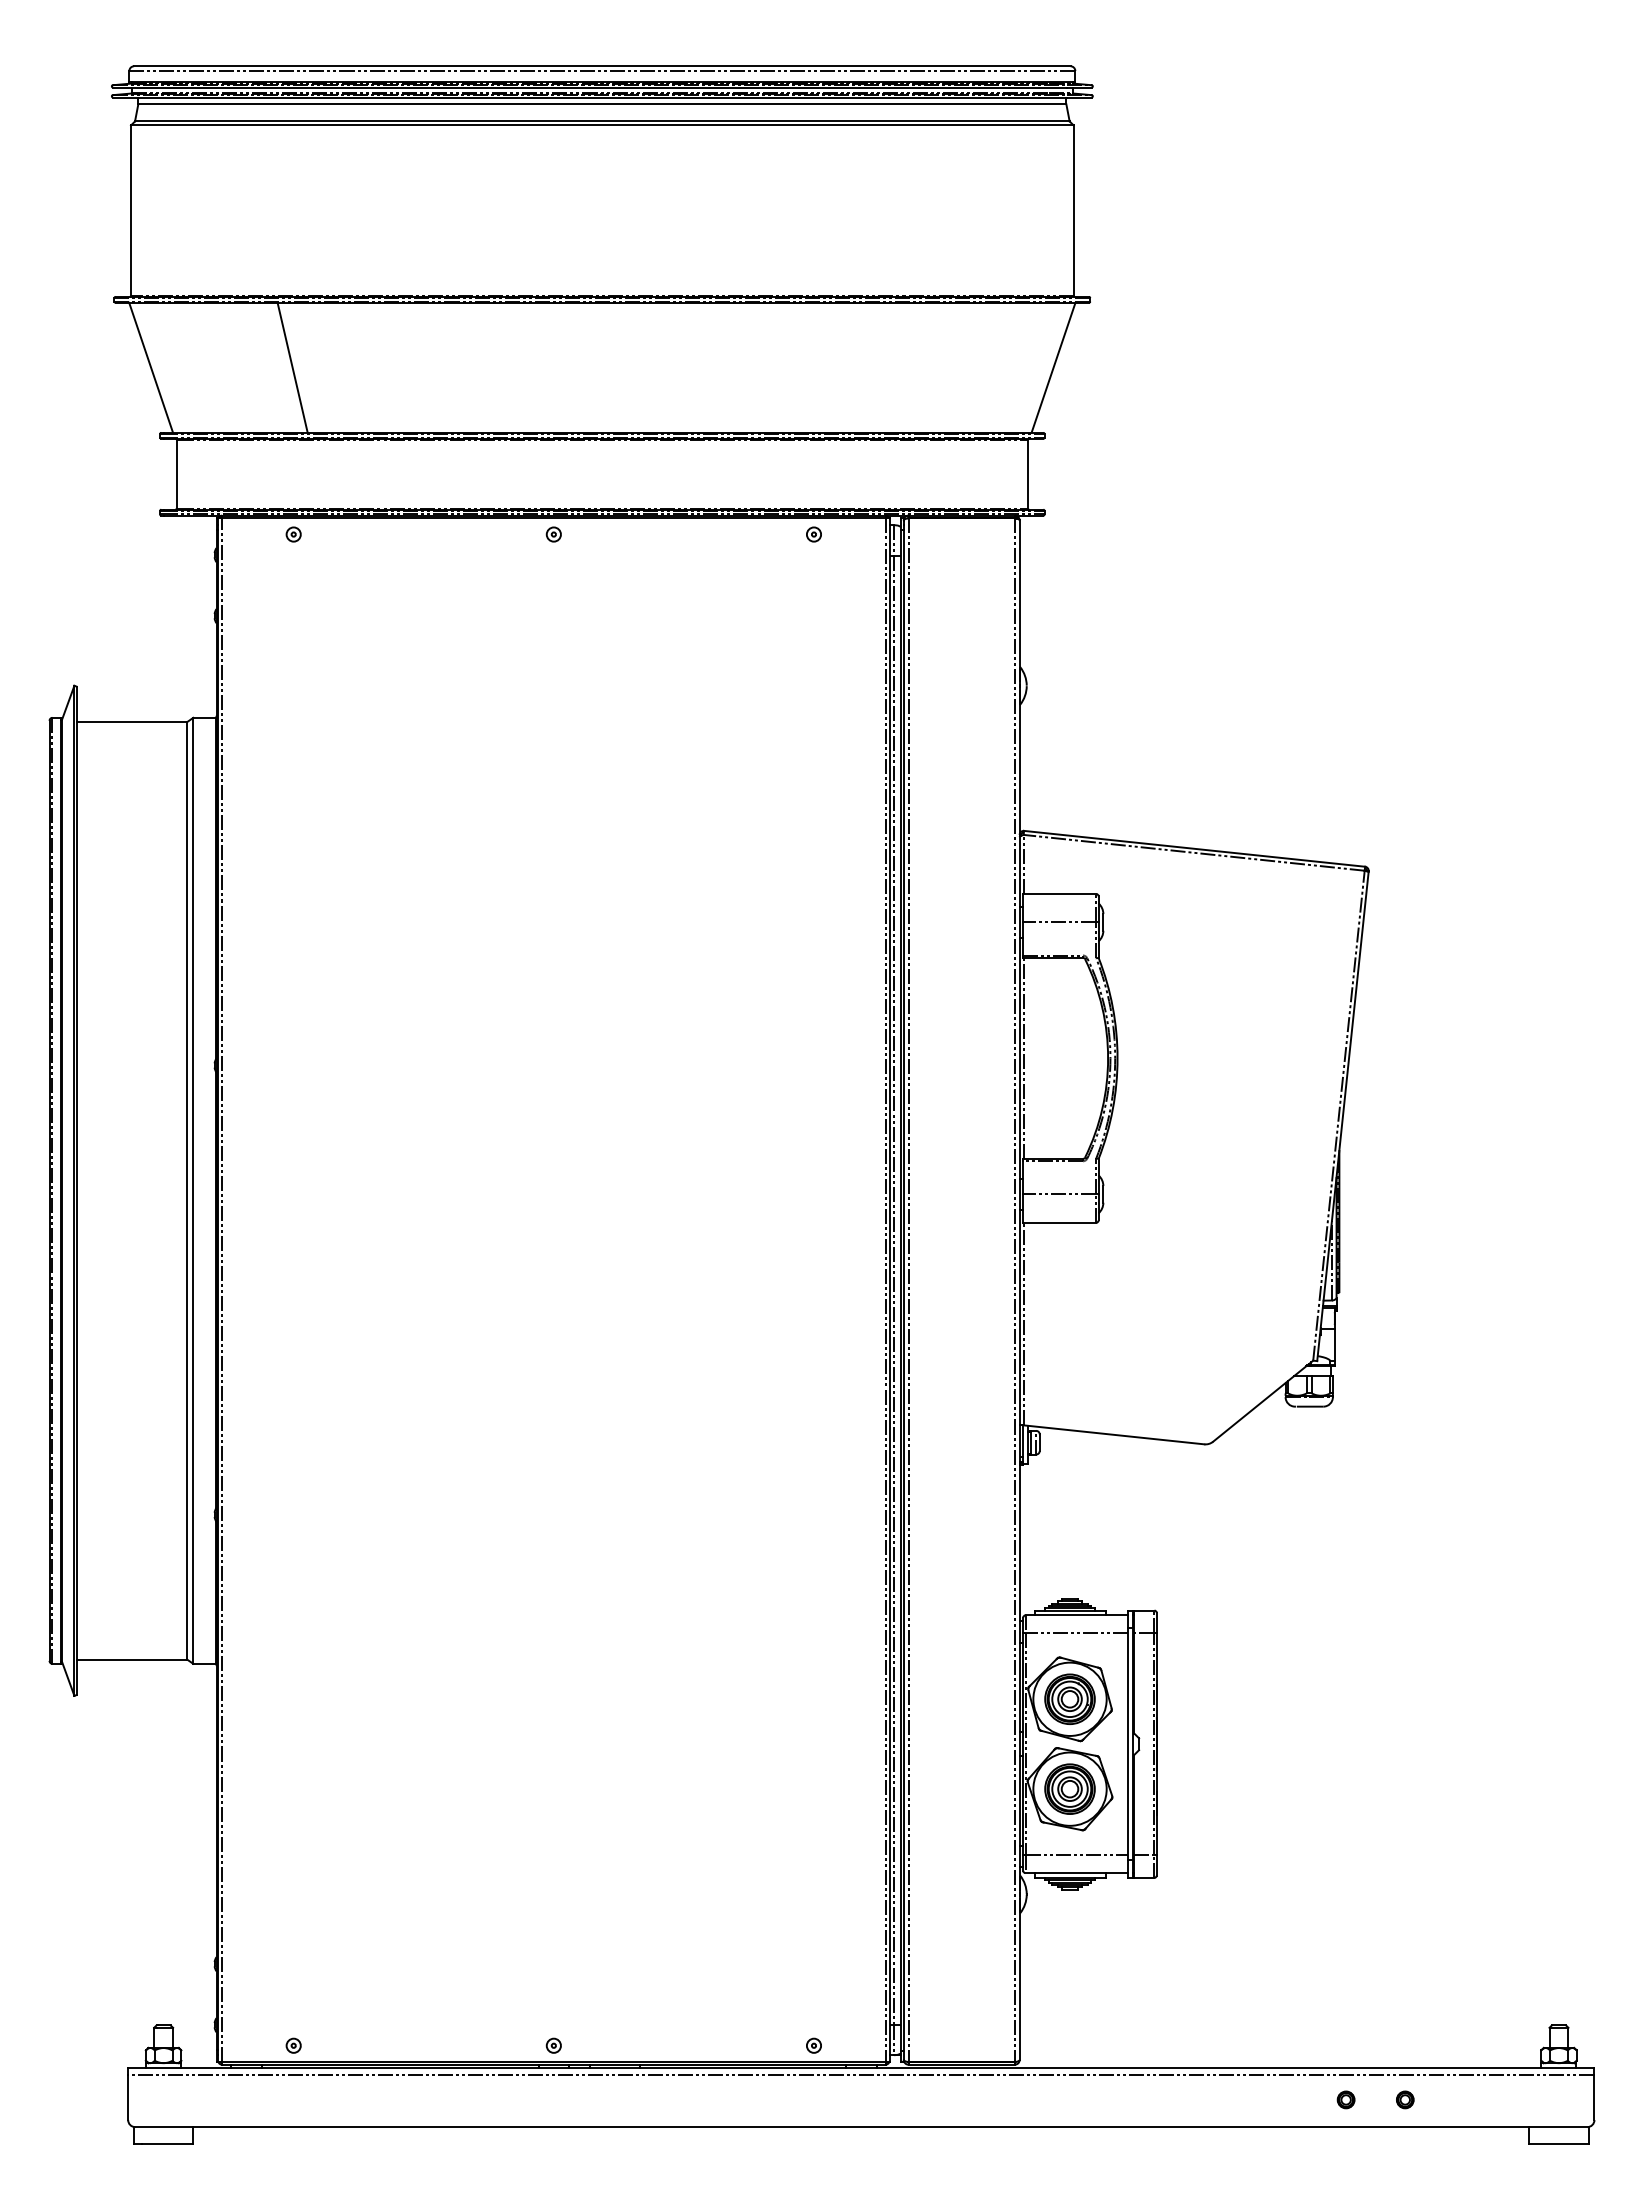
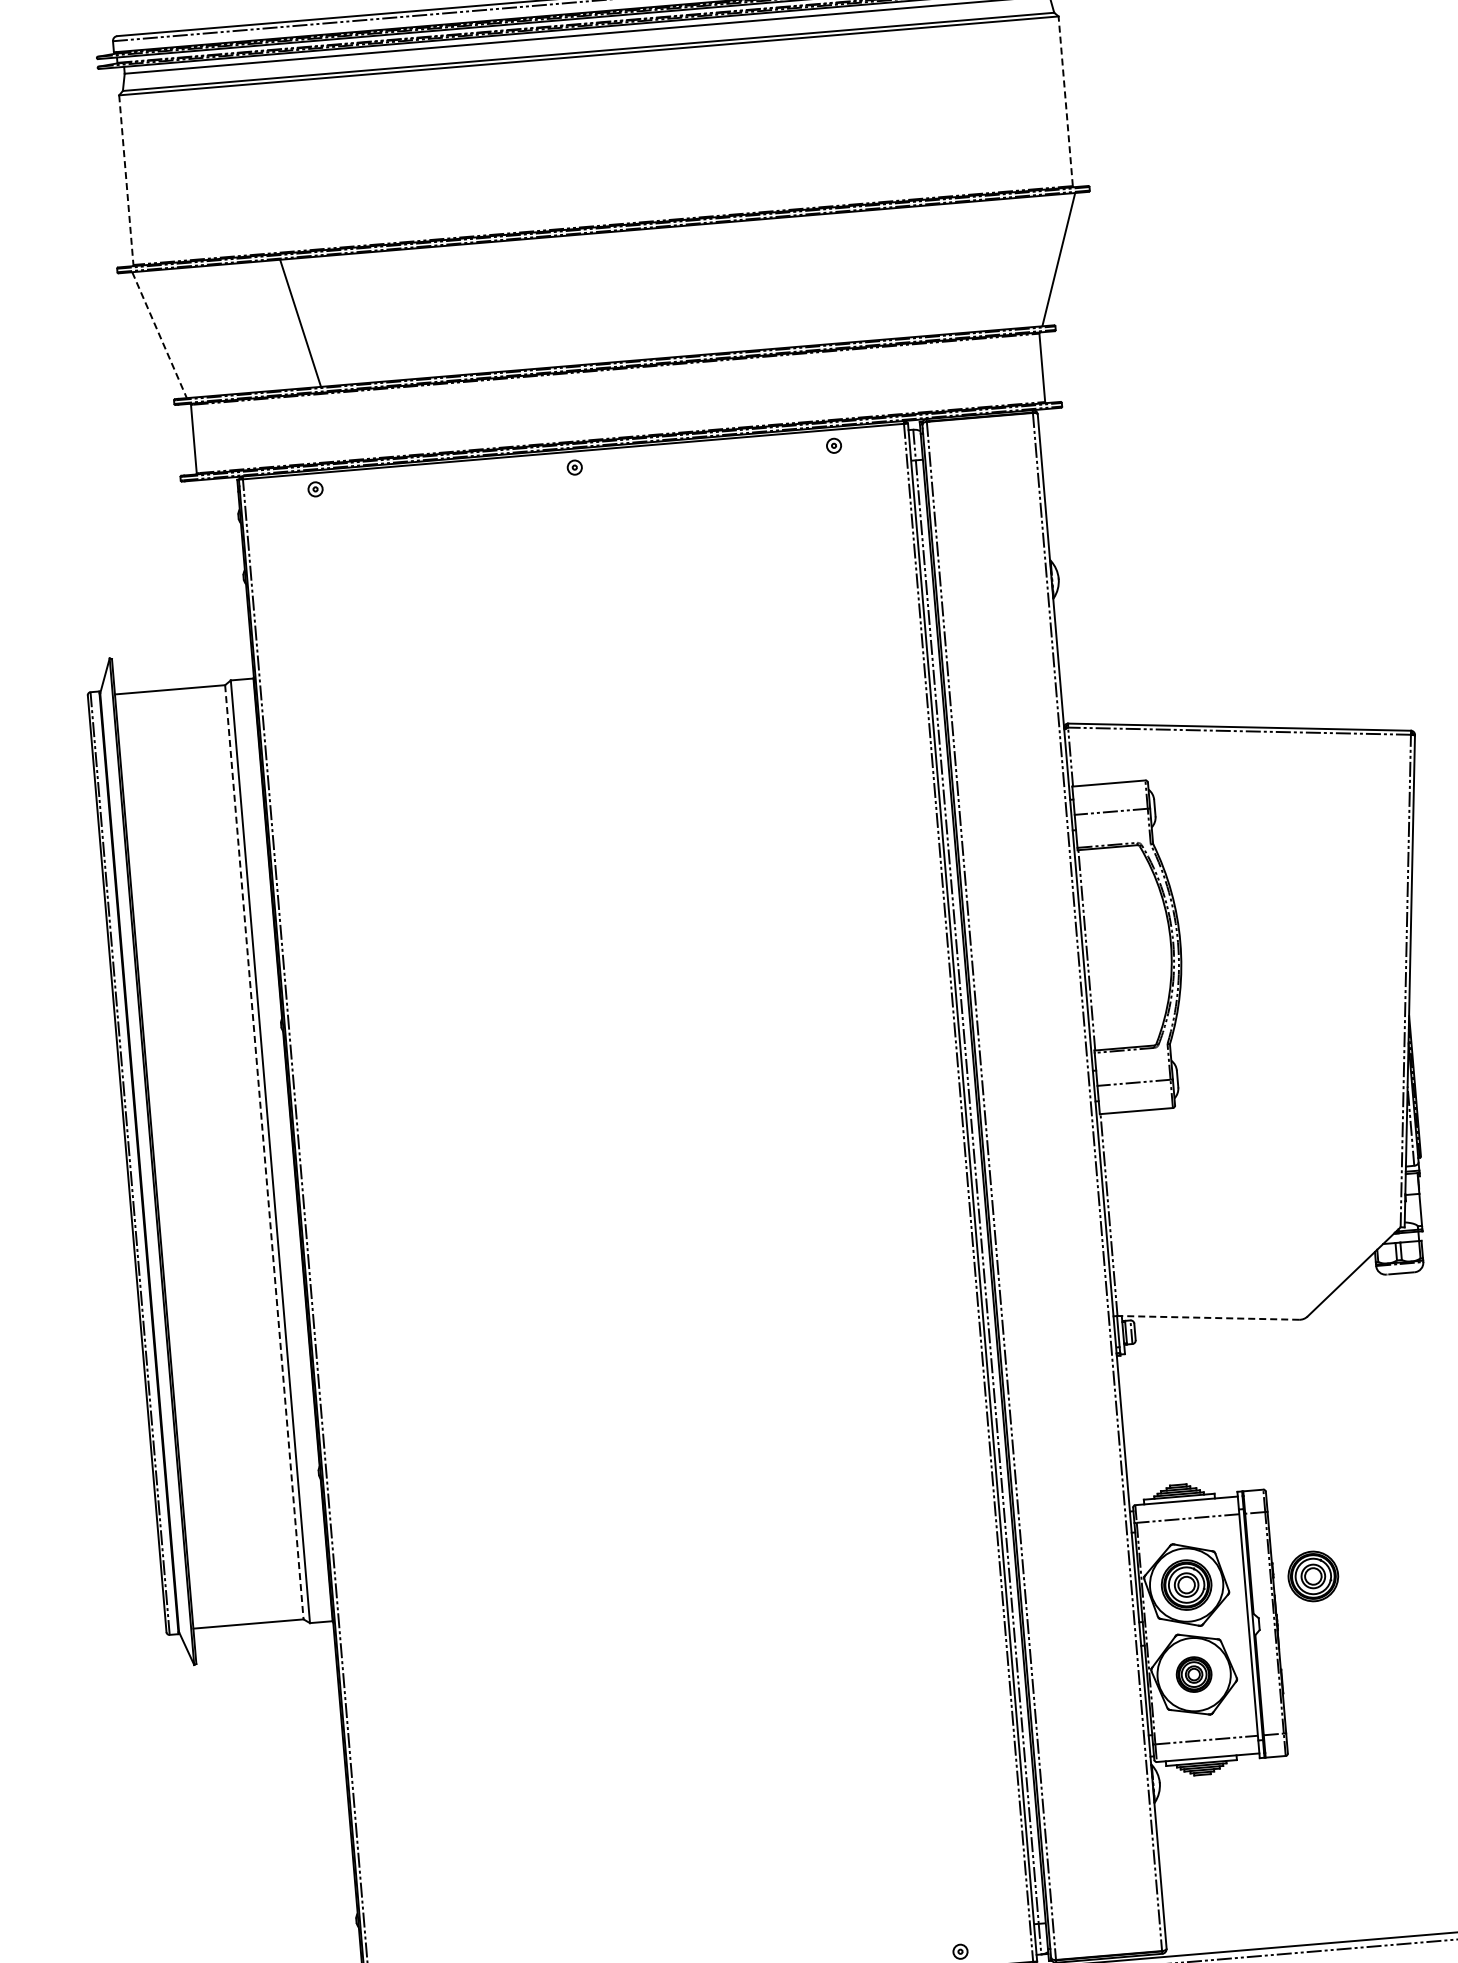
line: (1073, 210) -> (1065, 101), solid -> dashed
line: (131, 211) -> (126, 181), solid -> dashed
line: (151, 367) -> (159, 334), solid -> dashed
line: (187, 1190) -> (264, 1151), solid -> dashed
line: (1114, 1434) -> (1208, 1317), solid -> dashed
part: (1196, 1700) -> (1312, 1575), added
part: (1069, 1788) -> (1193, 1674), size x0.7

